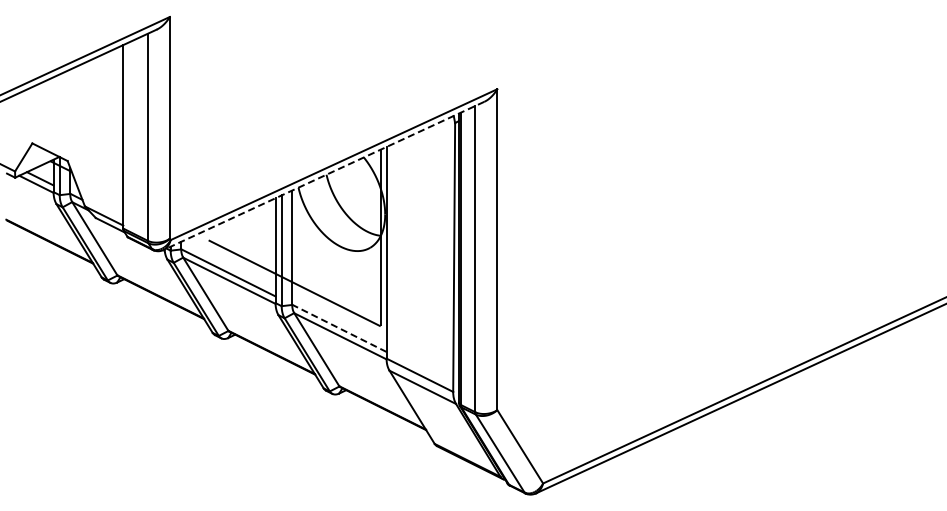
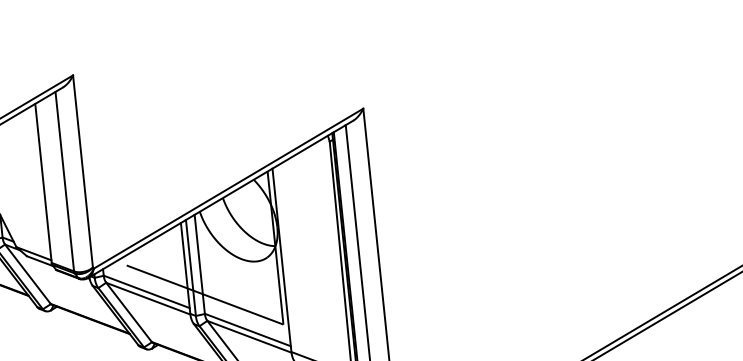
line: (323, 175) -> (220, 199), dashed -> solid
line: (339, 328) -> (247, 330), dashed -> solid

